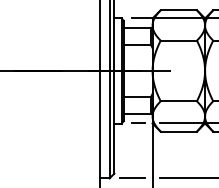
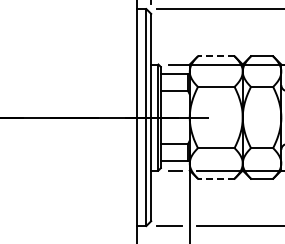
line: (178, 10) -> (215, 56), solid -> dashed
line: (178, 131) -> (215, 178), solid -> dashed

